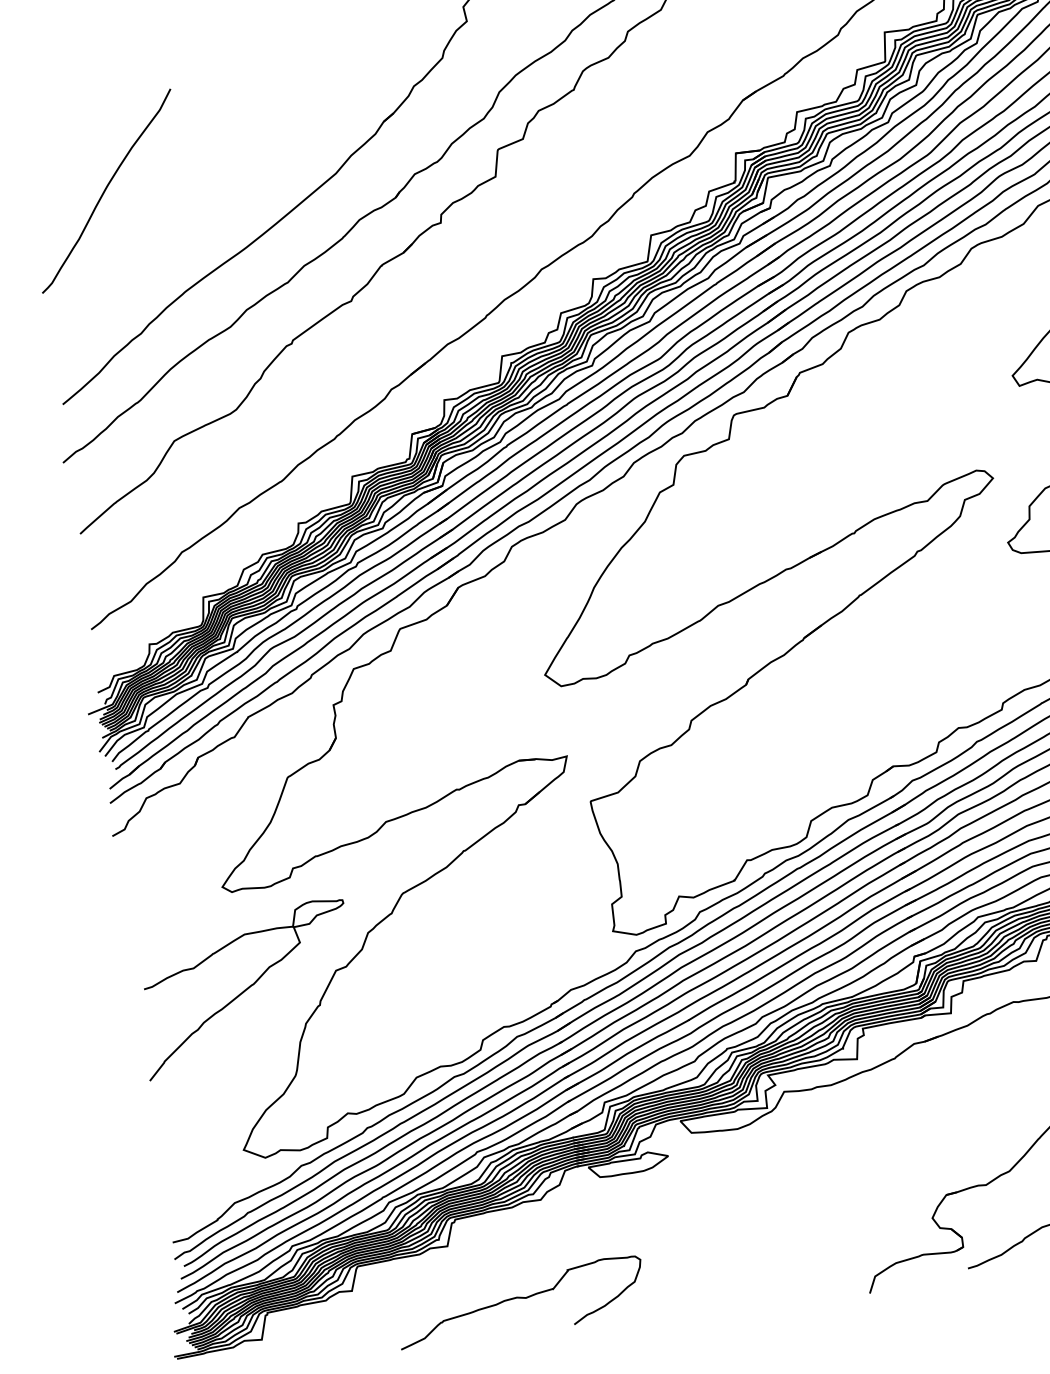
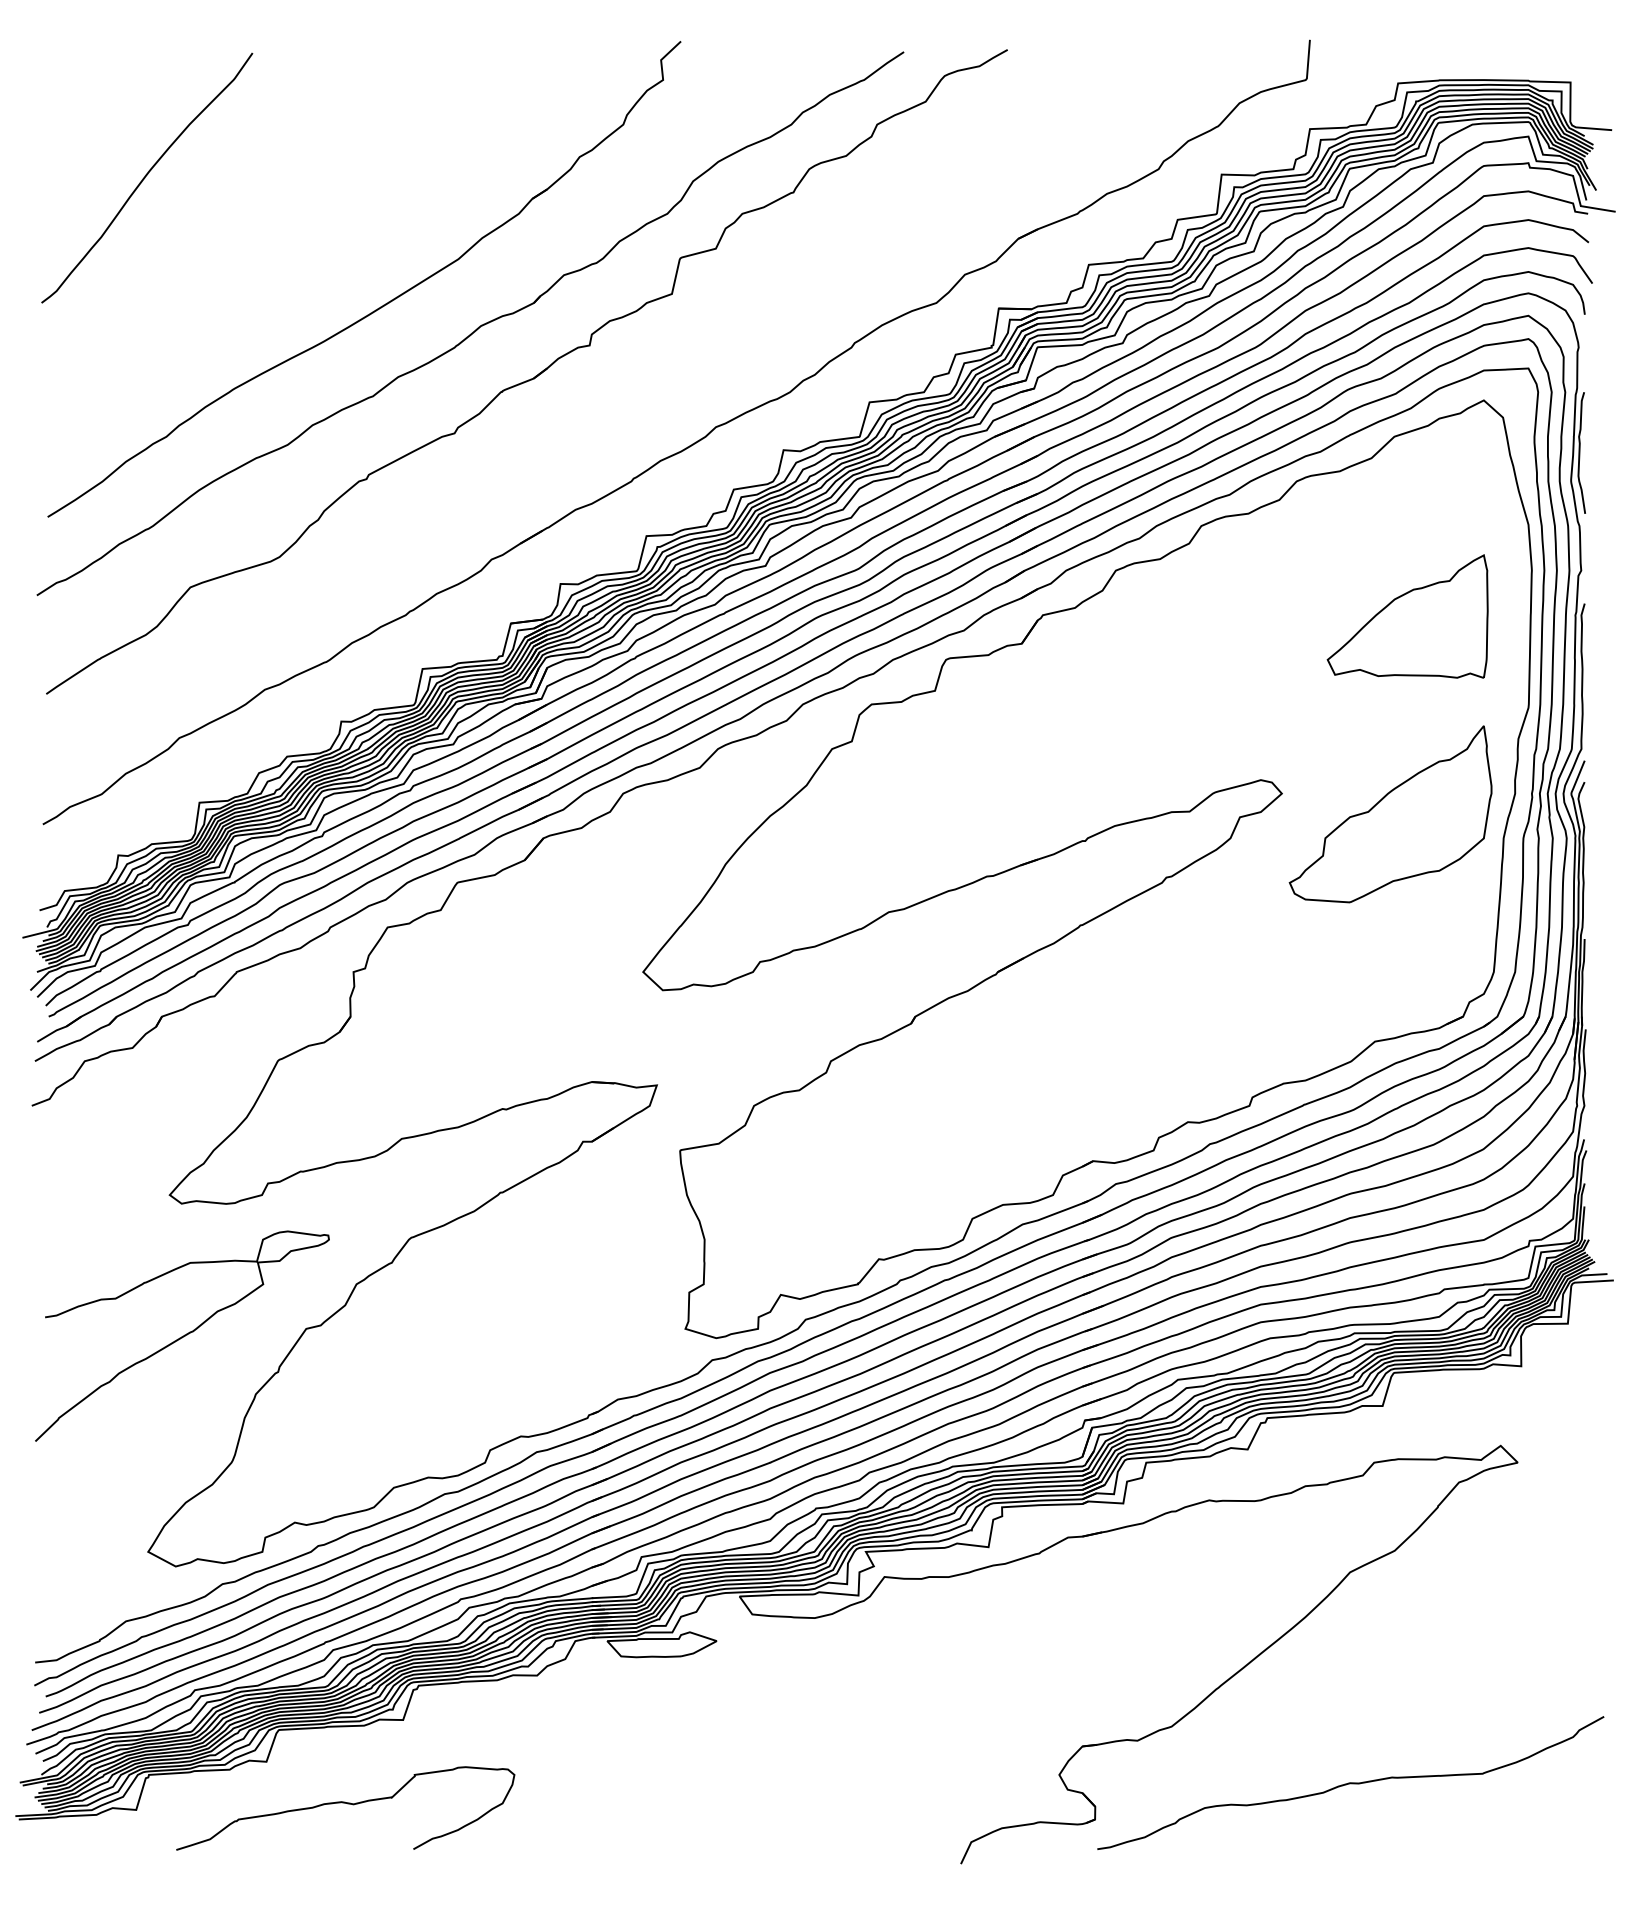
curve: (105, 190) -> (146, 176), moved
curve: (521, 1298) -> (347, 1804), moved

